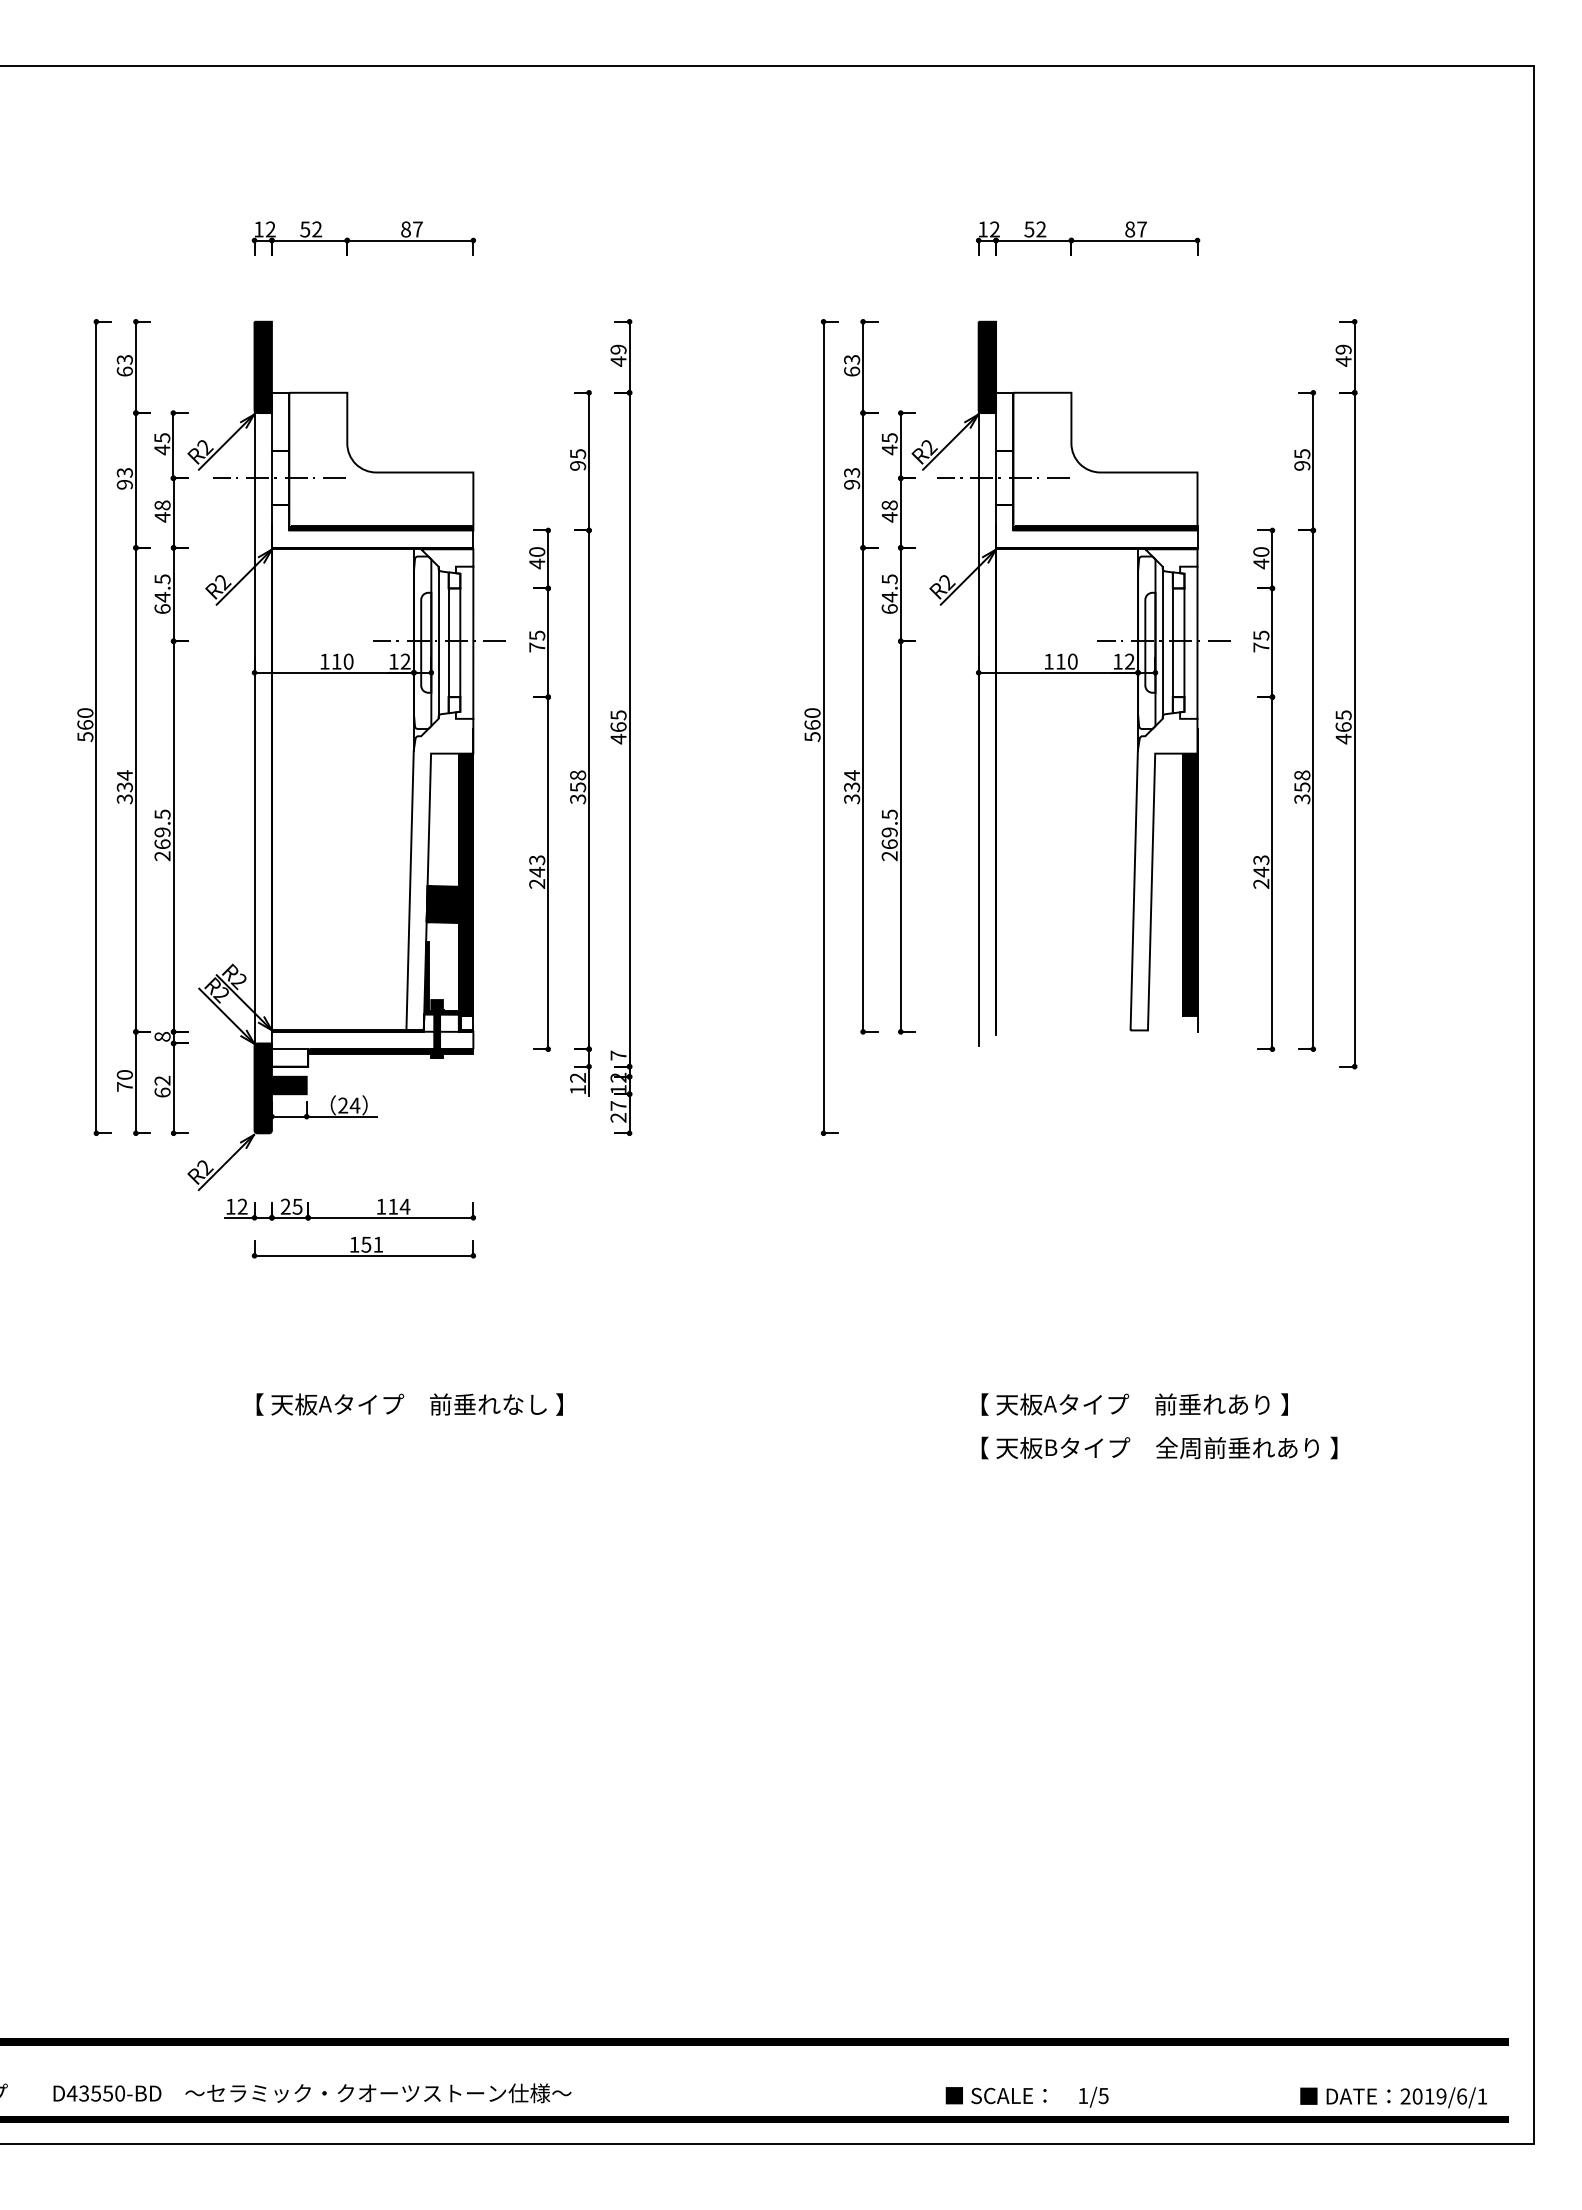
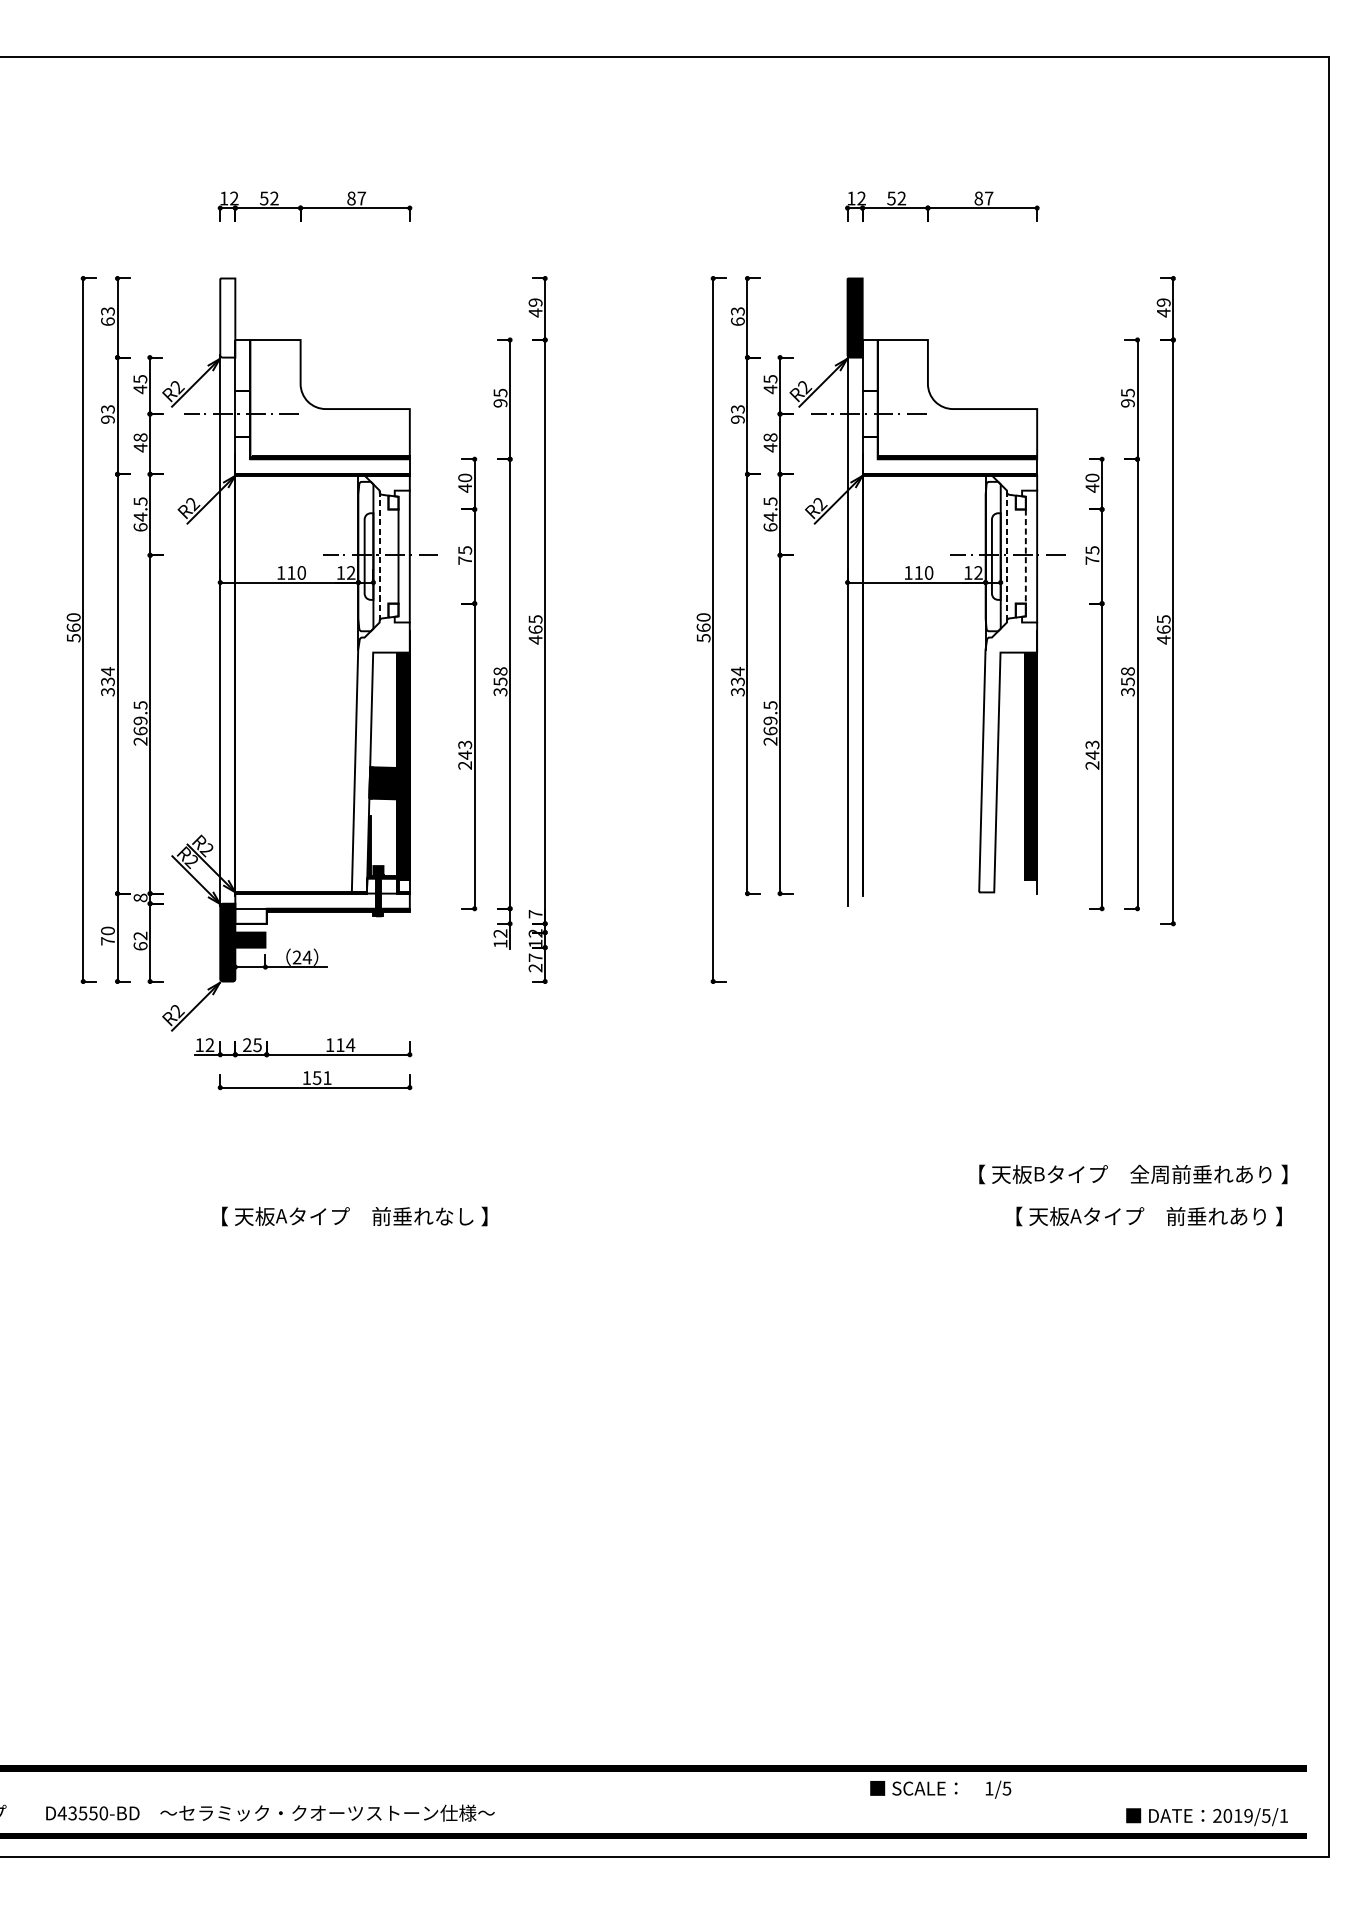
fill: (262, 367) -> (227, 318), removed
line: (438, 642) -> (379, 556), solid -> dashed
line: (448, 642) -> (388, 556), removed
line: (1162, 642) -> (1006, 556), solid -> dashed
line: (1172, 642) -> (1015, 556), removed
line: (1184, 643) -> (1025, 557), solid -> dashed
text: (1134, 1404) -> (1148, 1216), moved
text: (1159, 1447) -> (1133, 1174), moved
text: (1026, 2096) -> (940, 1789), moved
text: (1461, 2096) -> (1265, 1815), 2019/6/1 -> 2019/5/1

